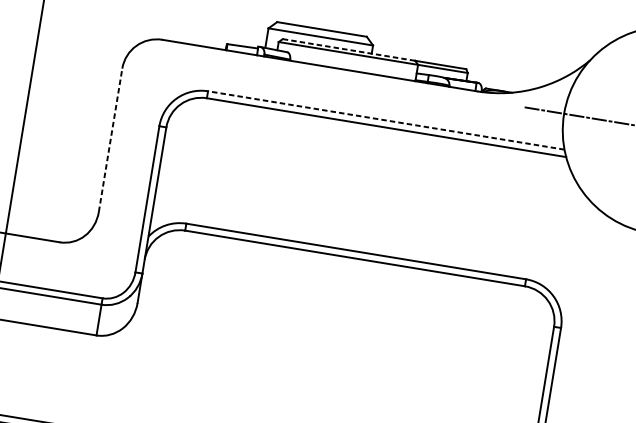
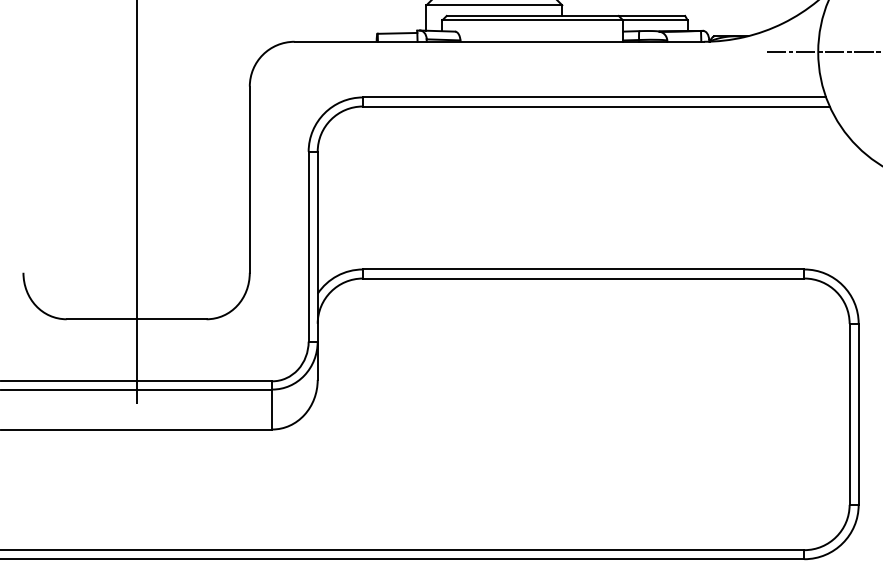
line: (349, 49) -> (533, 15), dashed -> solid
line: (386, 120) -> (594, 97), dashed -> solid
line: (110, 140) -> (249, 179), dashed -> solid

